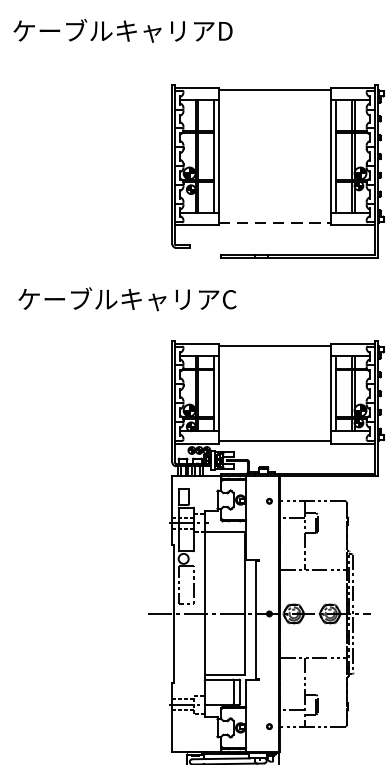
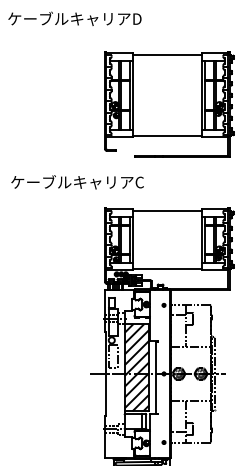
line: (275, 222) -> (167, 135), dashed -> solid
hatch: (224, 603) -> (136, 367), added

